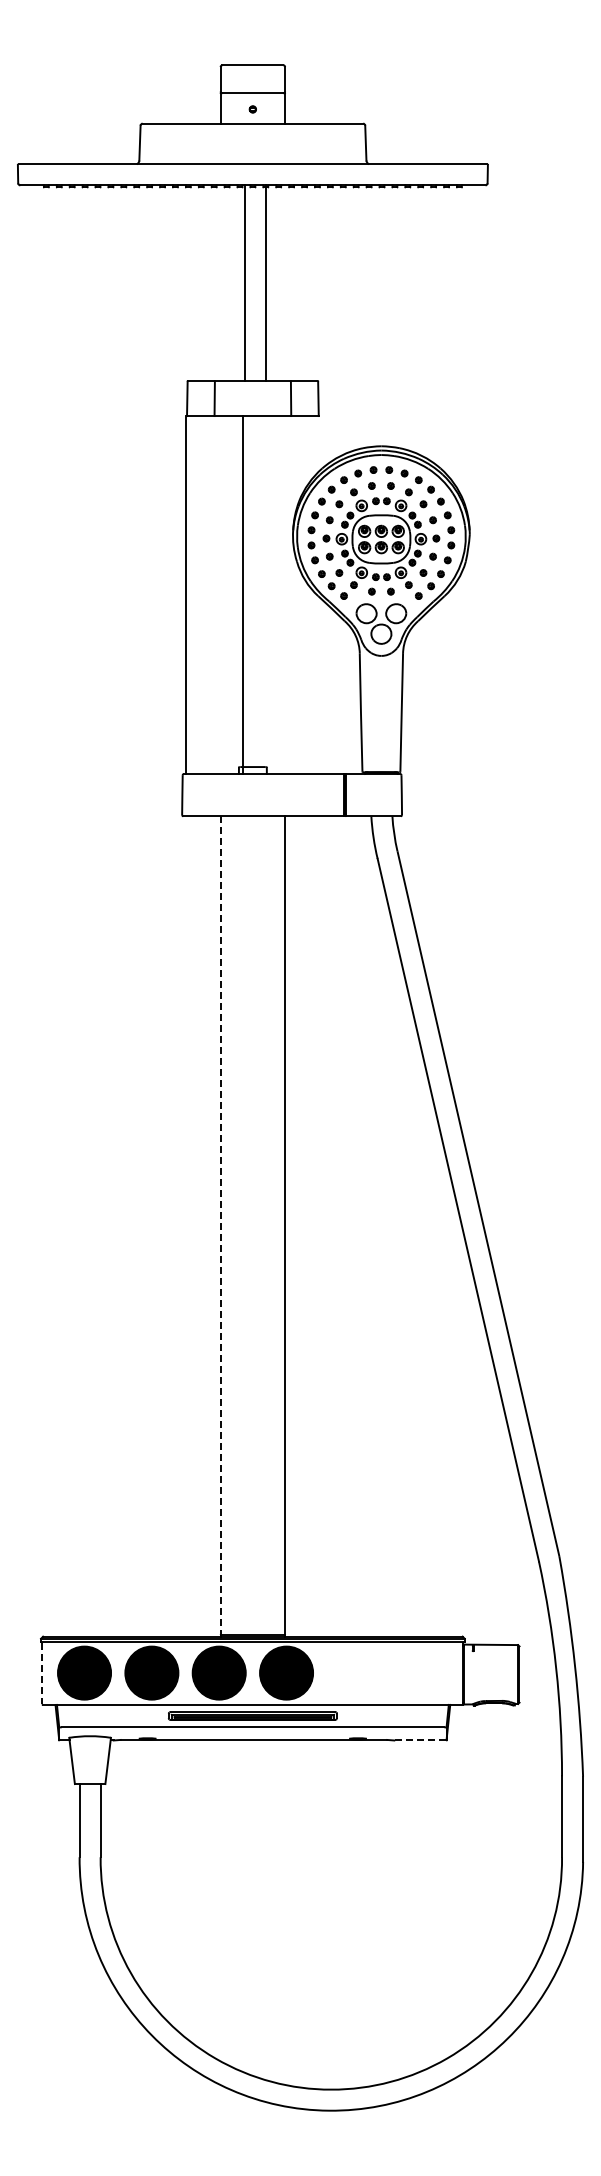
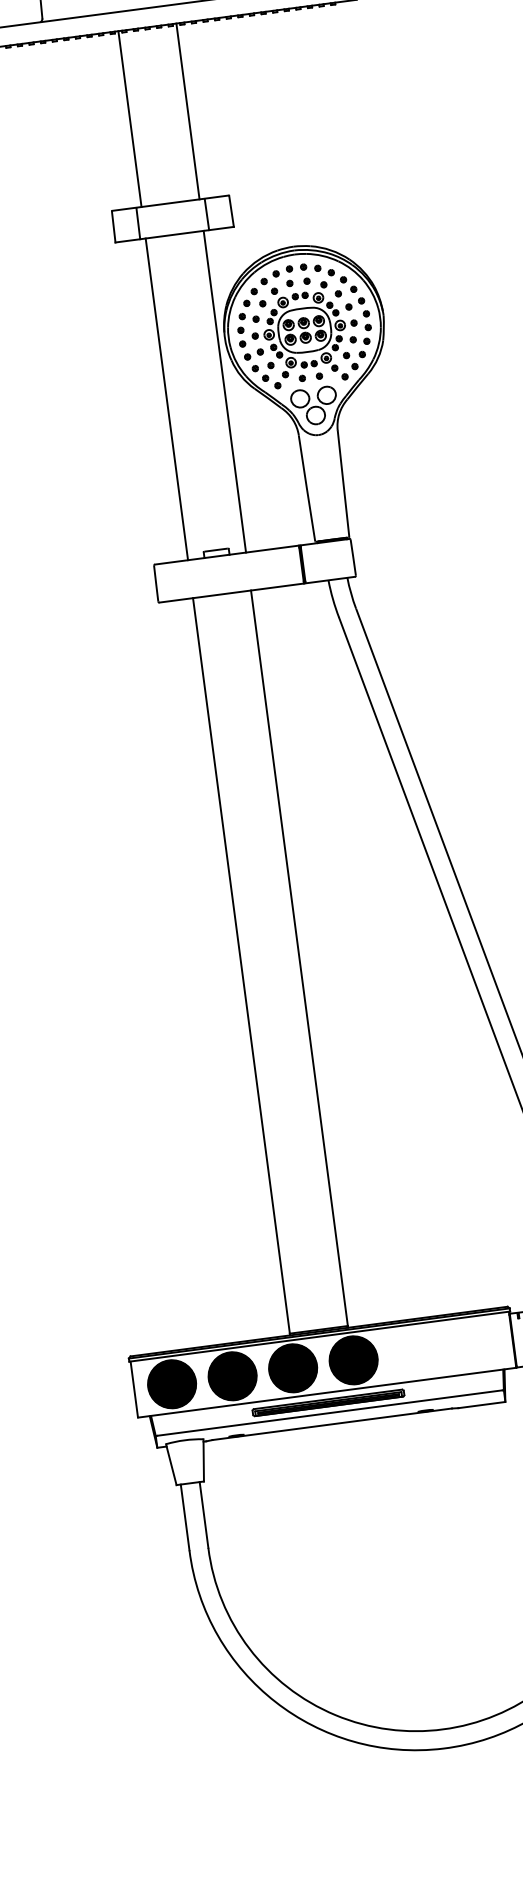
line: (244, 283) -> (129, 119), moved
line: (266, 283) -> (188, 111), moved
line: (185, 595) -> (166, 399), moved
line: (243, 595) -> (225, 392), moved
line: (220, 1225) -> (241, 965), dashed -> solid
line: (42, 1673) -> (134, 1389), dashed -> solid
line: (420, 1740) -> (481, 1405), dashed -> solid

